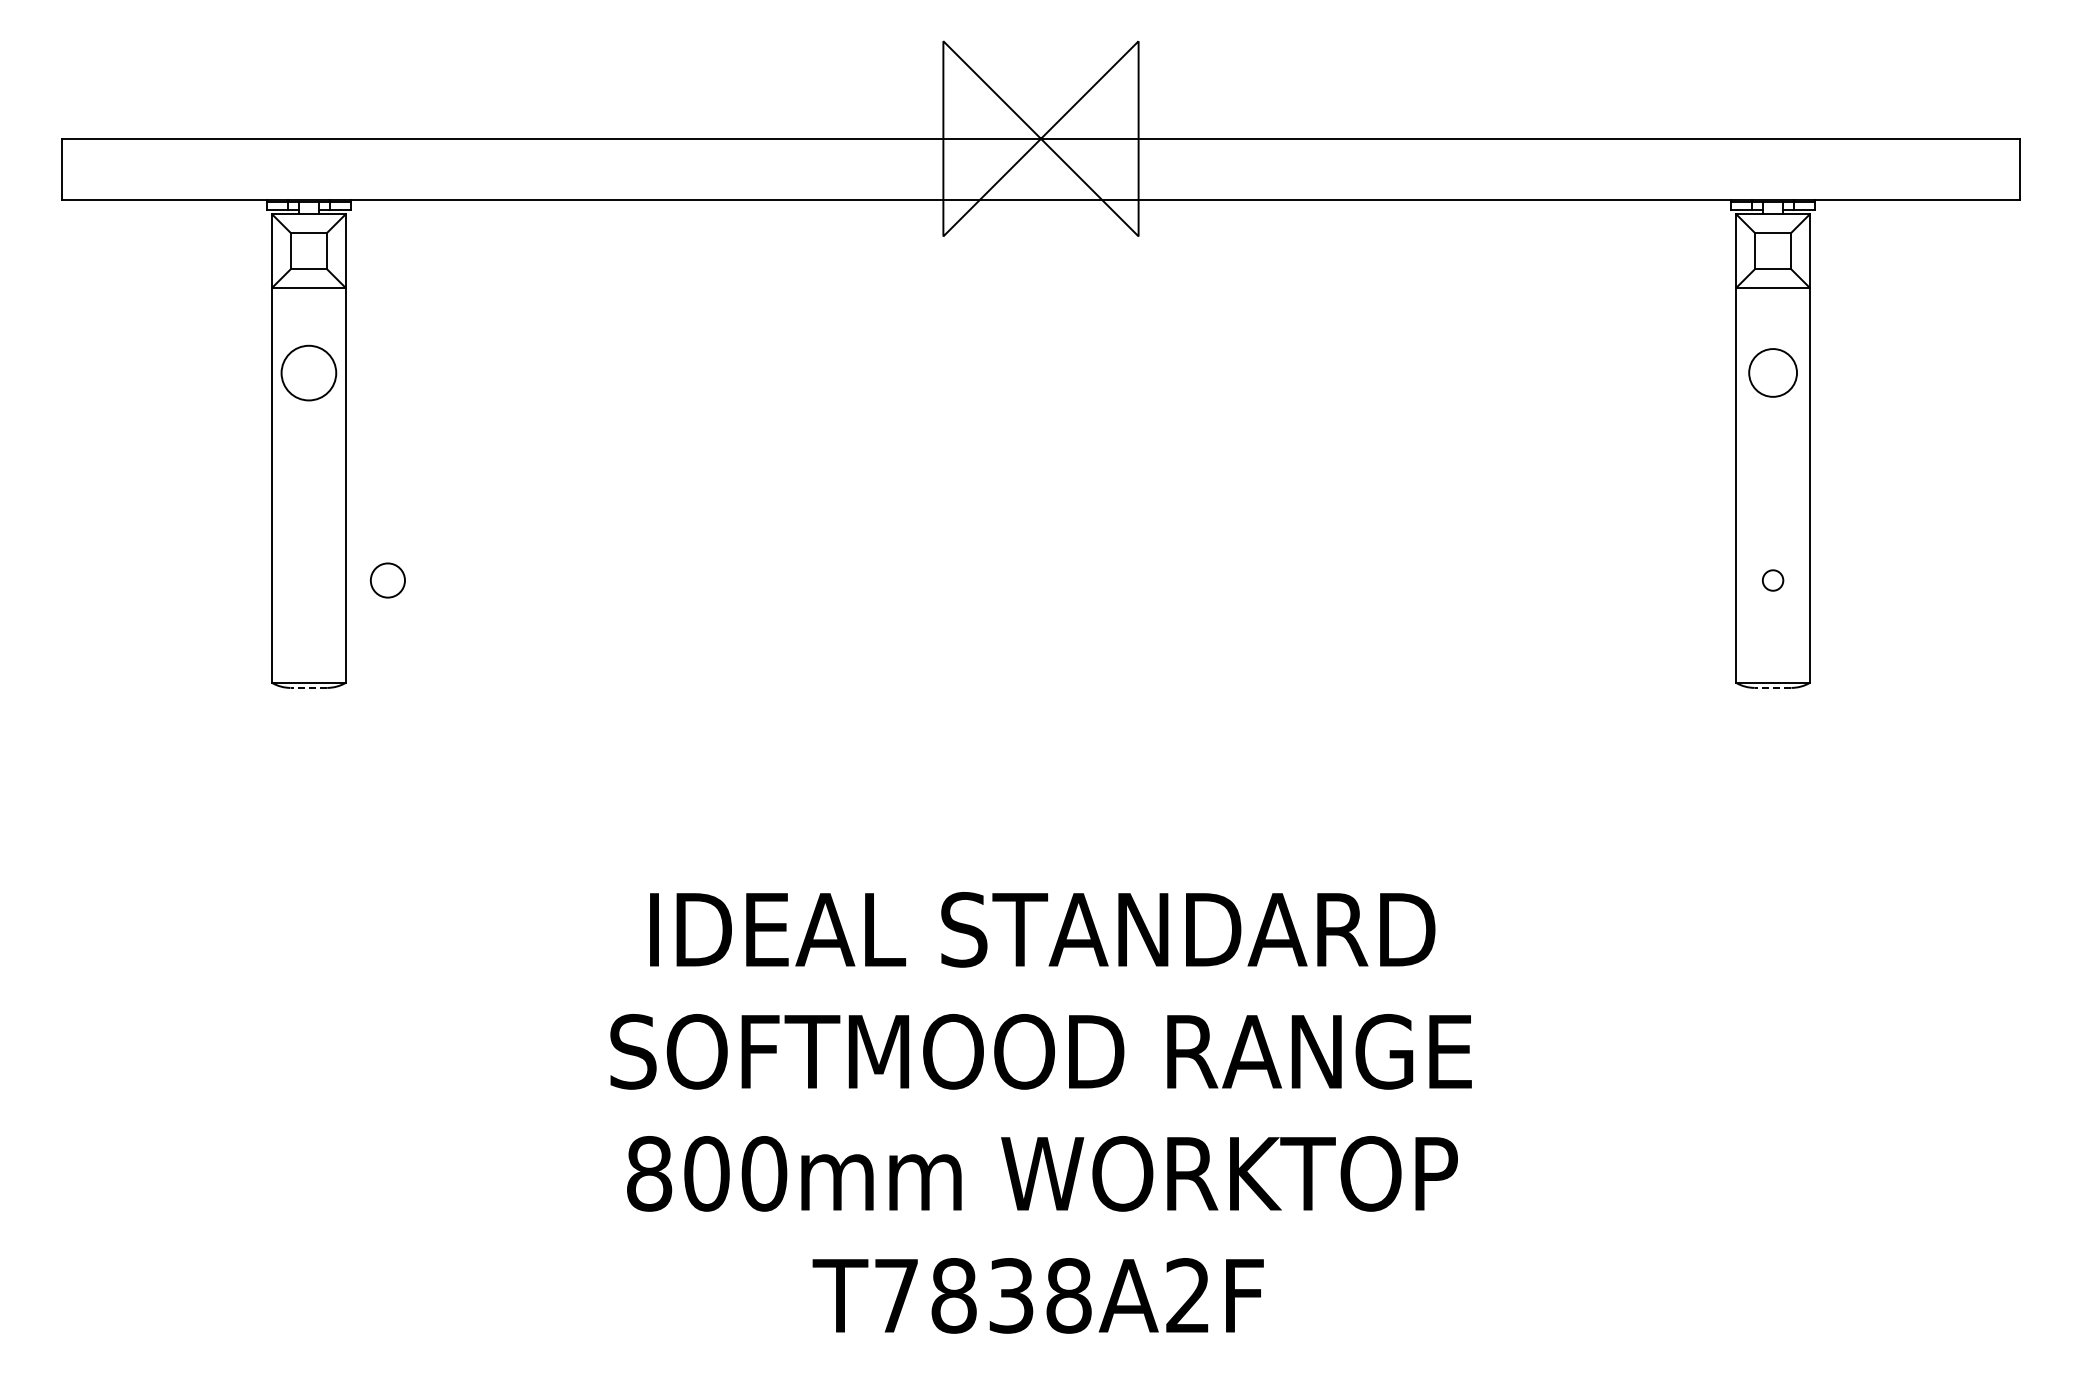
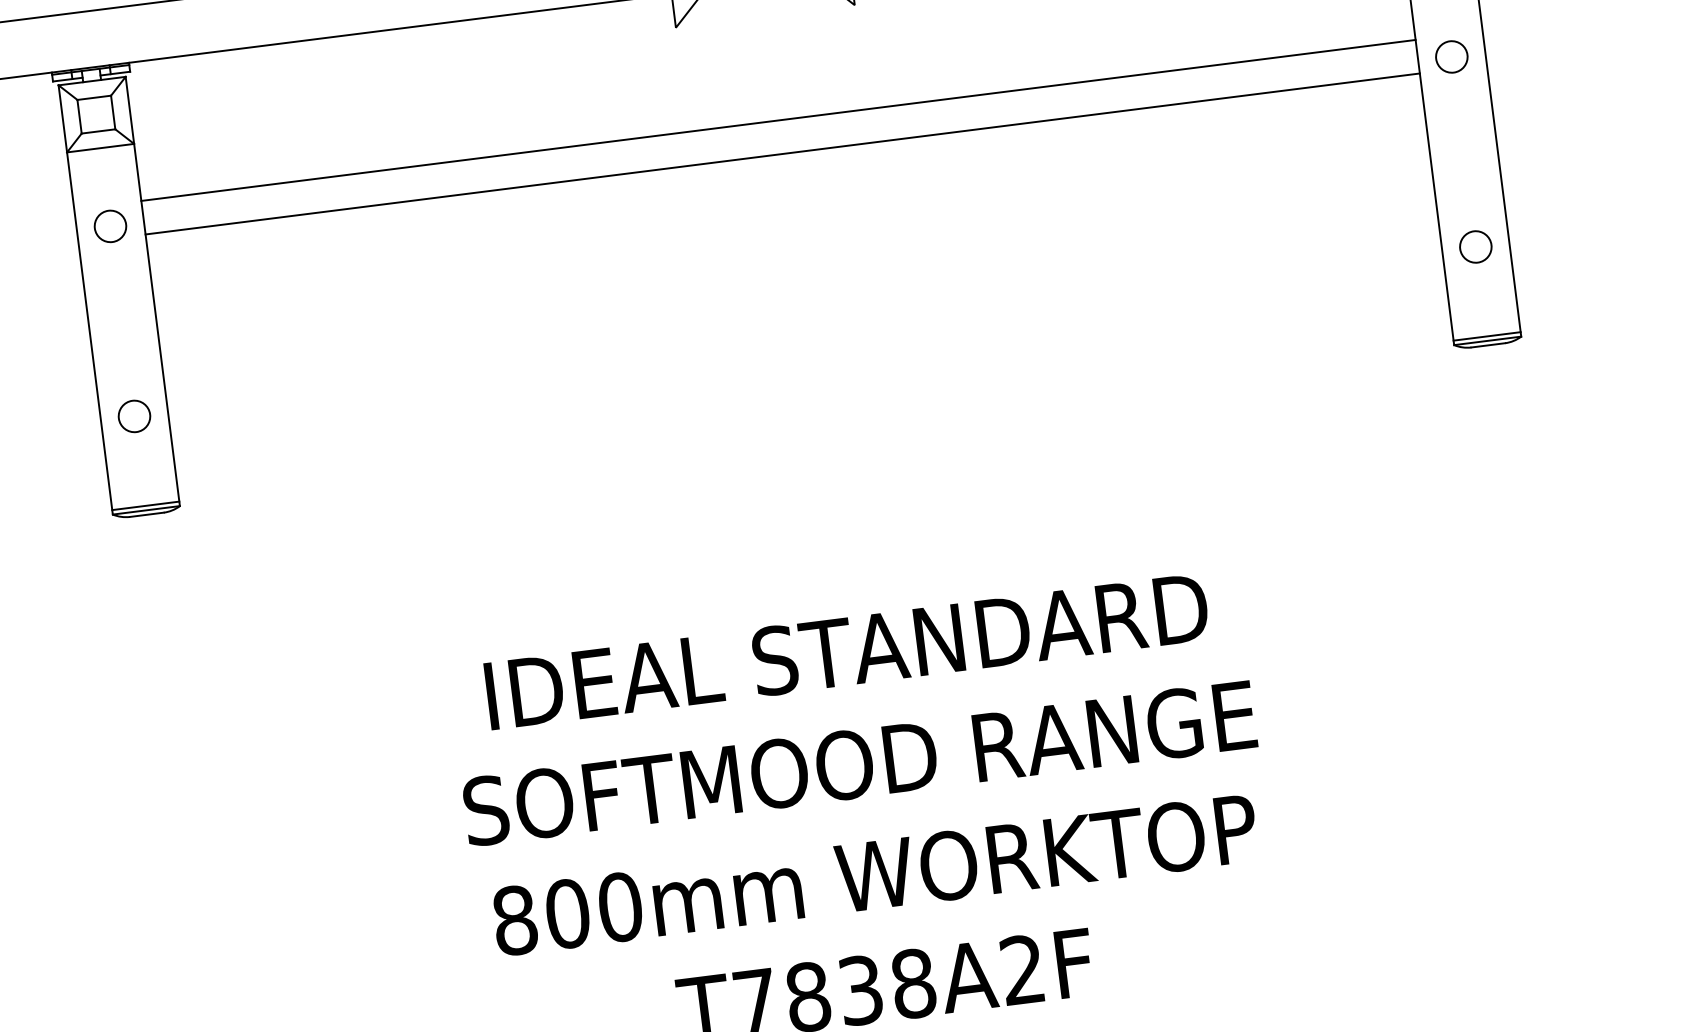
line: (1040, 349) -> (777, 120), added
circle: (308, 373) -> (110, 226), size x0.62
circle: (1772, 373) -> (1451, 57), size x0.71
line: (1040, 386) -> (782, 154), added
circle: (387, 580) -> (134, 416), moved
circle: (1773, 580) -> (1476, 246), size x1.67
line: (308, 678) -> (145, 506), added
line: (1772, 678) -> (1486, 336), added
line: (308, 687) -> (146, 514), dashed -> solid
line: (1772, 687) -> (1487, 345), dashed -> solid

